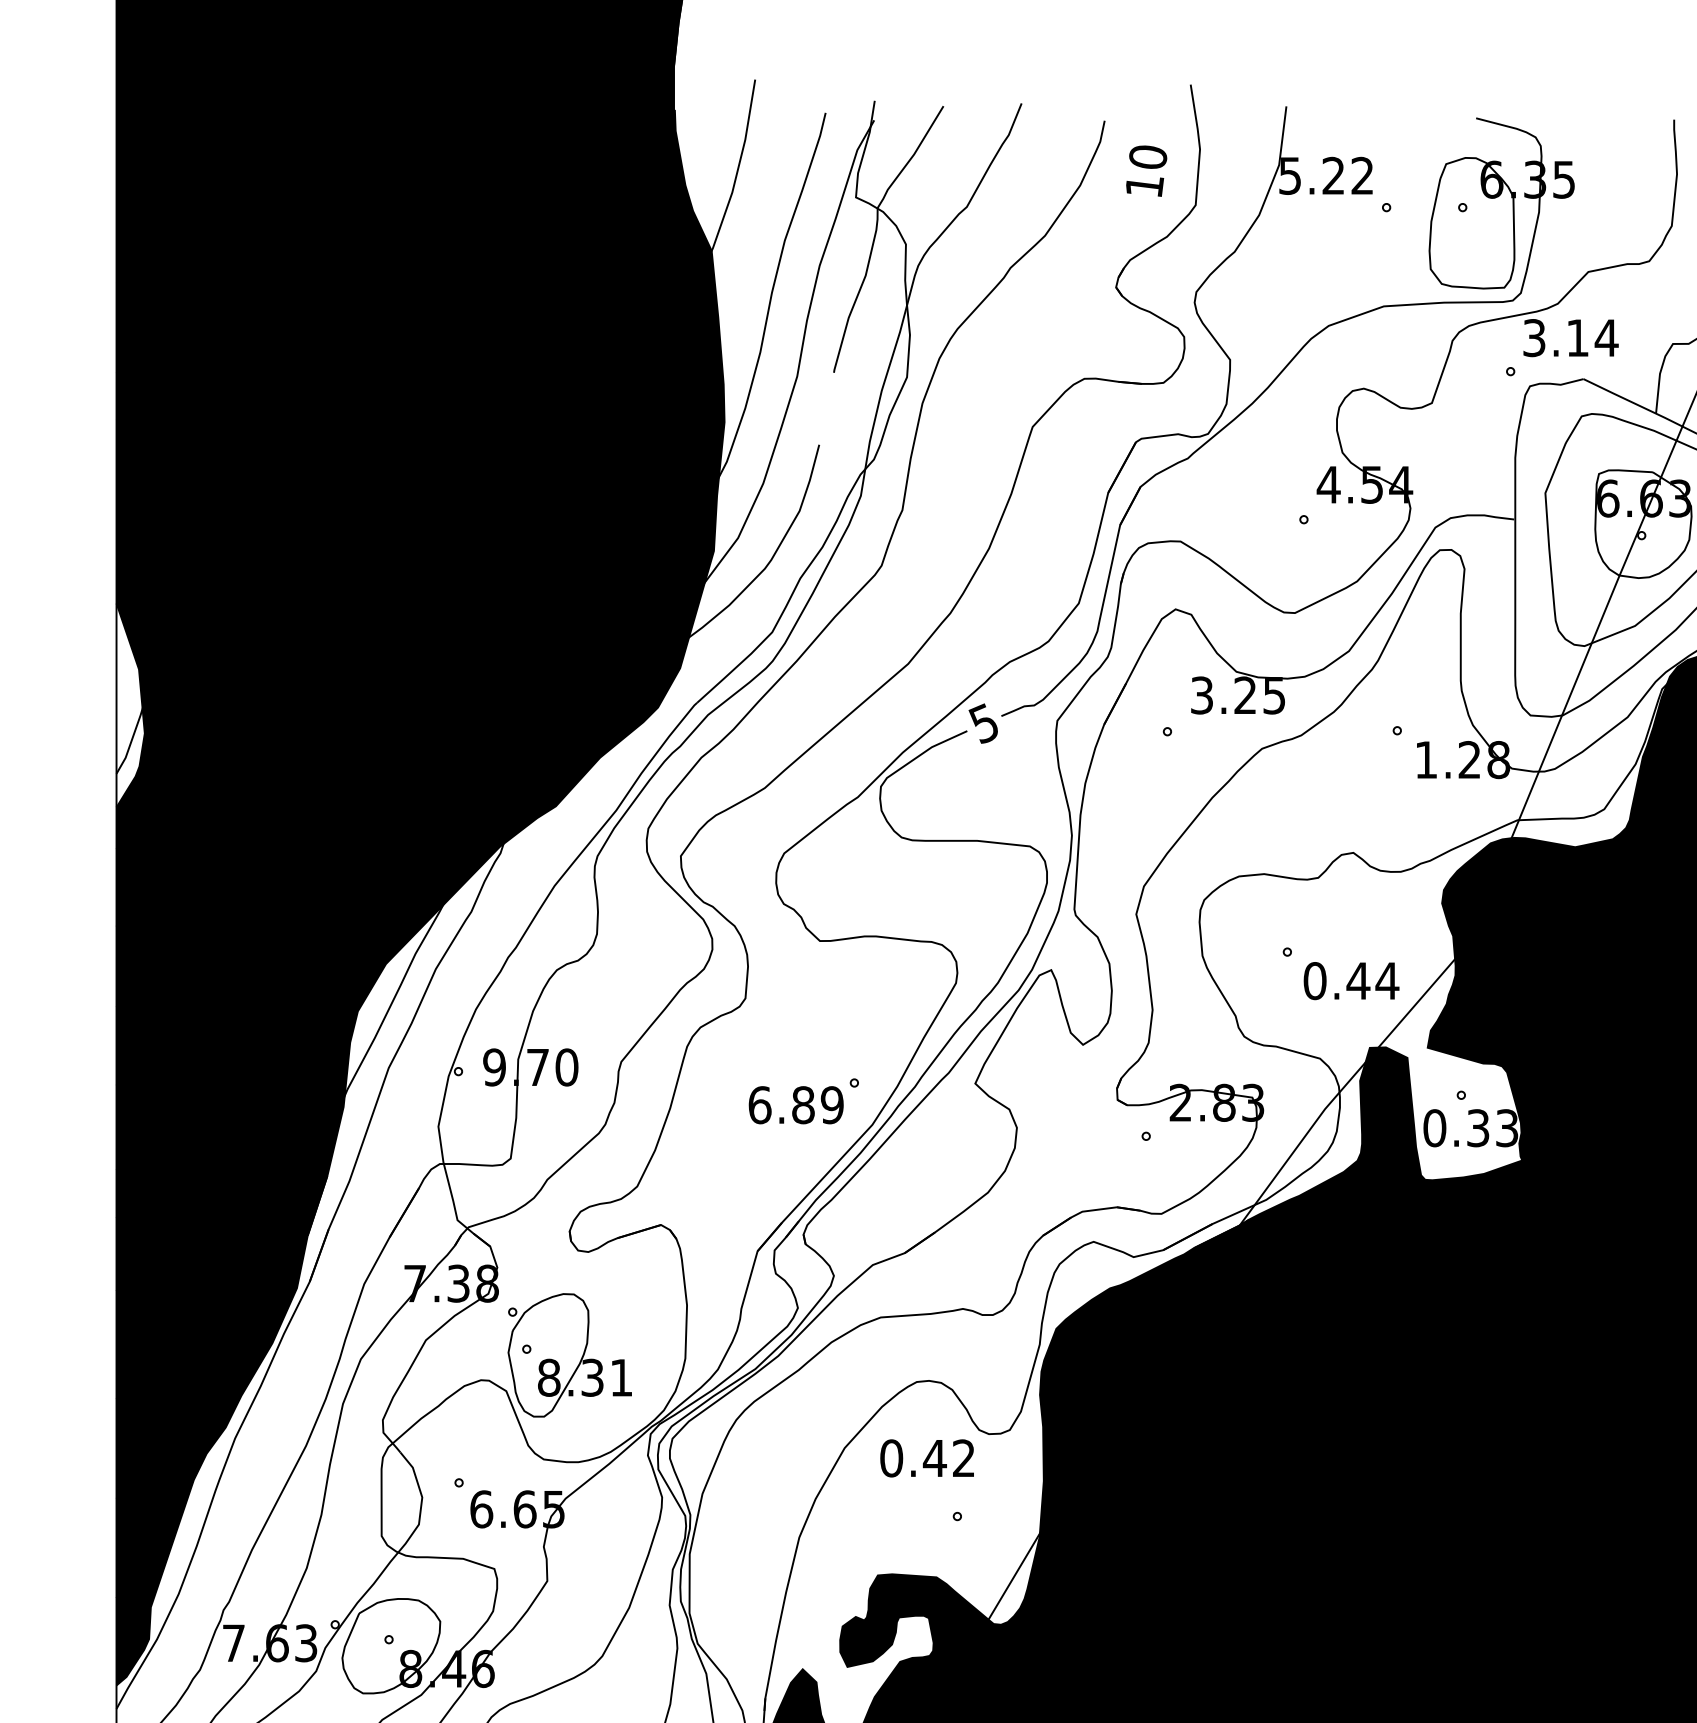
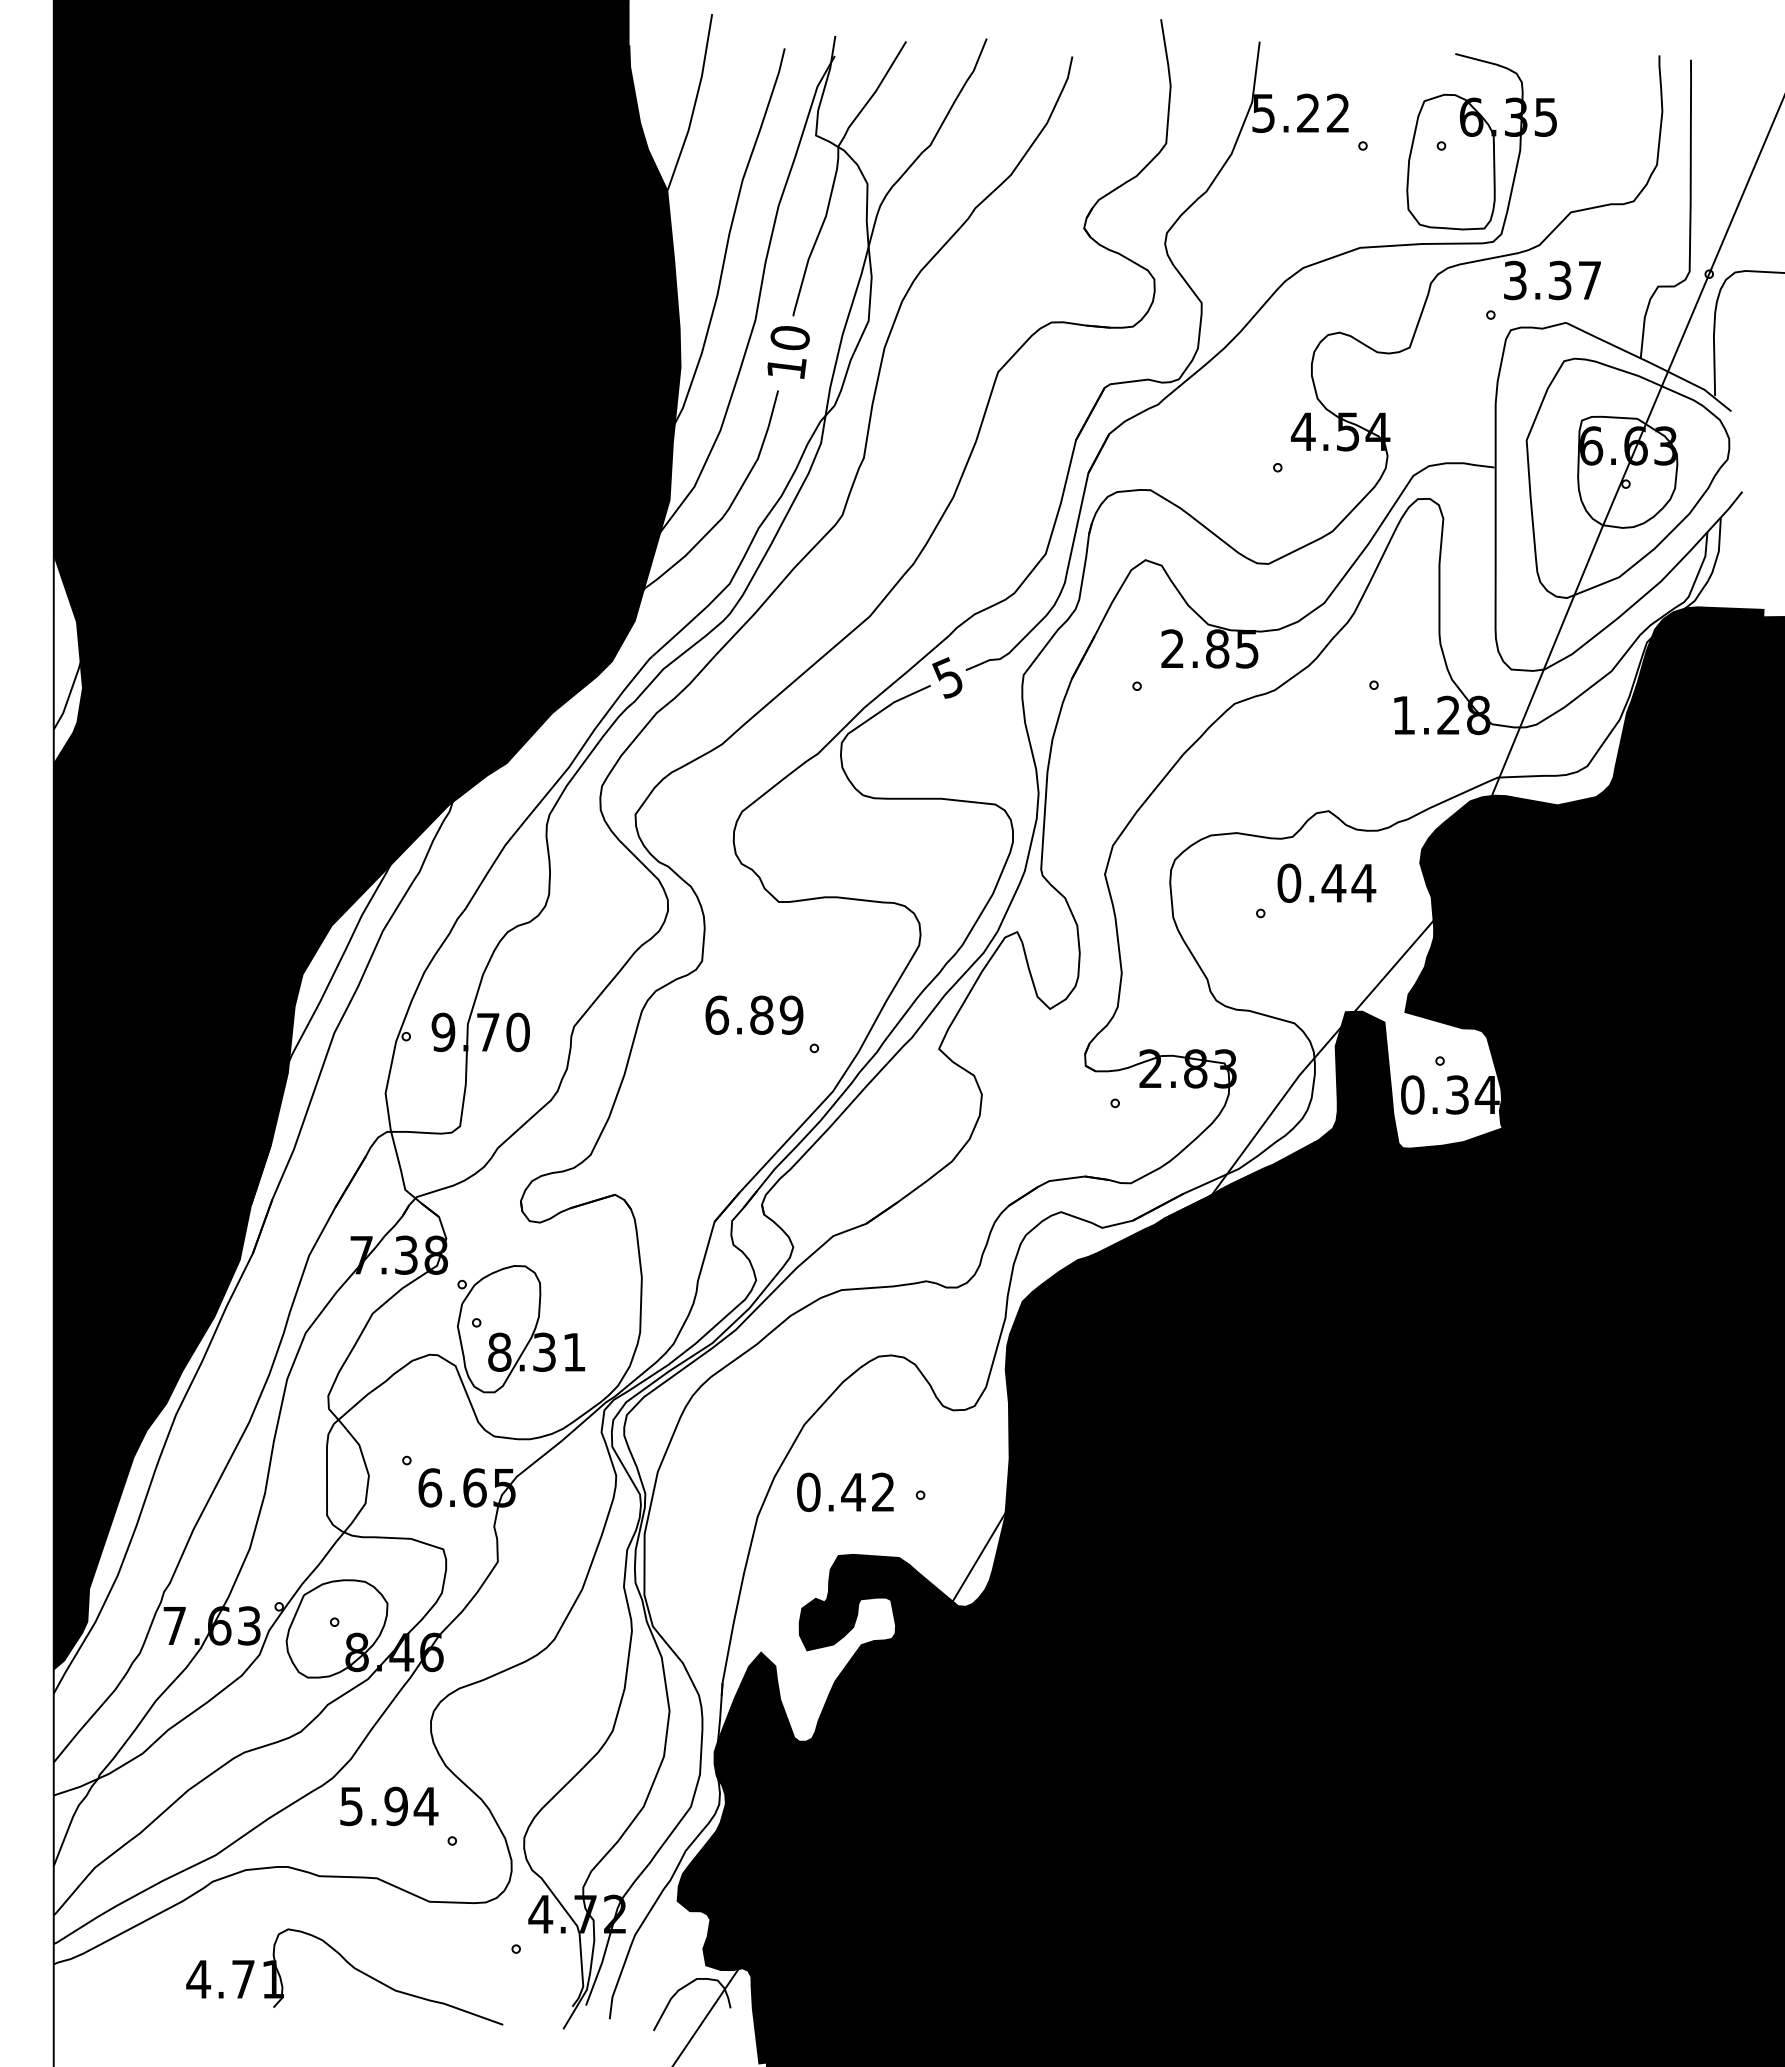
text: (1146, 171) -> (788, 352), moved
text: (1592, 338) -> (1575, 280), 3.14 -> 3.37
text: (1224, 695) -> (1195, 648), 3.25 -> 2.85
text: (1351, 980) -> (1326, 882), moved
text: (796, 1104) -> (754, 1014), moved
text: (1506, 1127) -> (1486, 1094), 0.33 -> 0.34
text: (927, 1457) -> (845, 1491), moved

